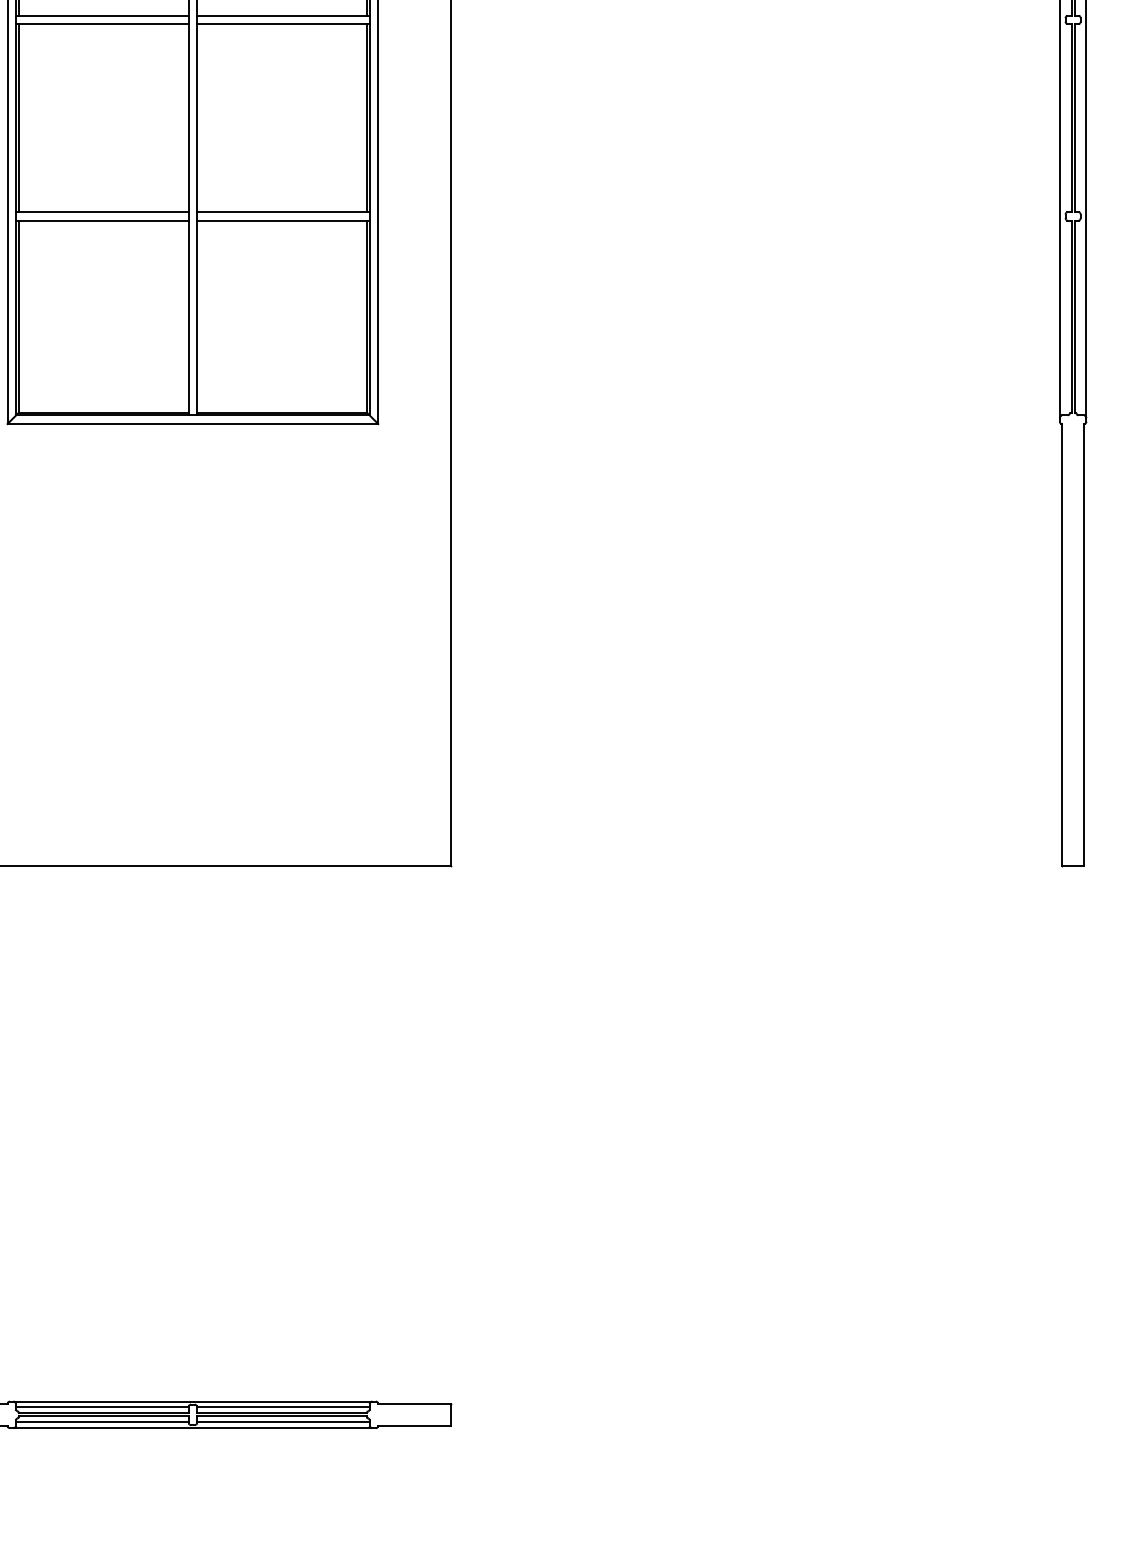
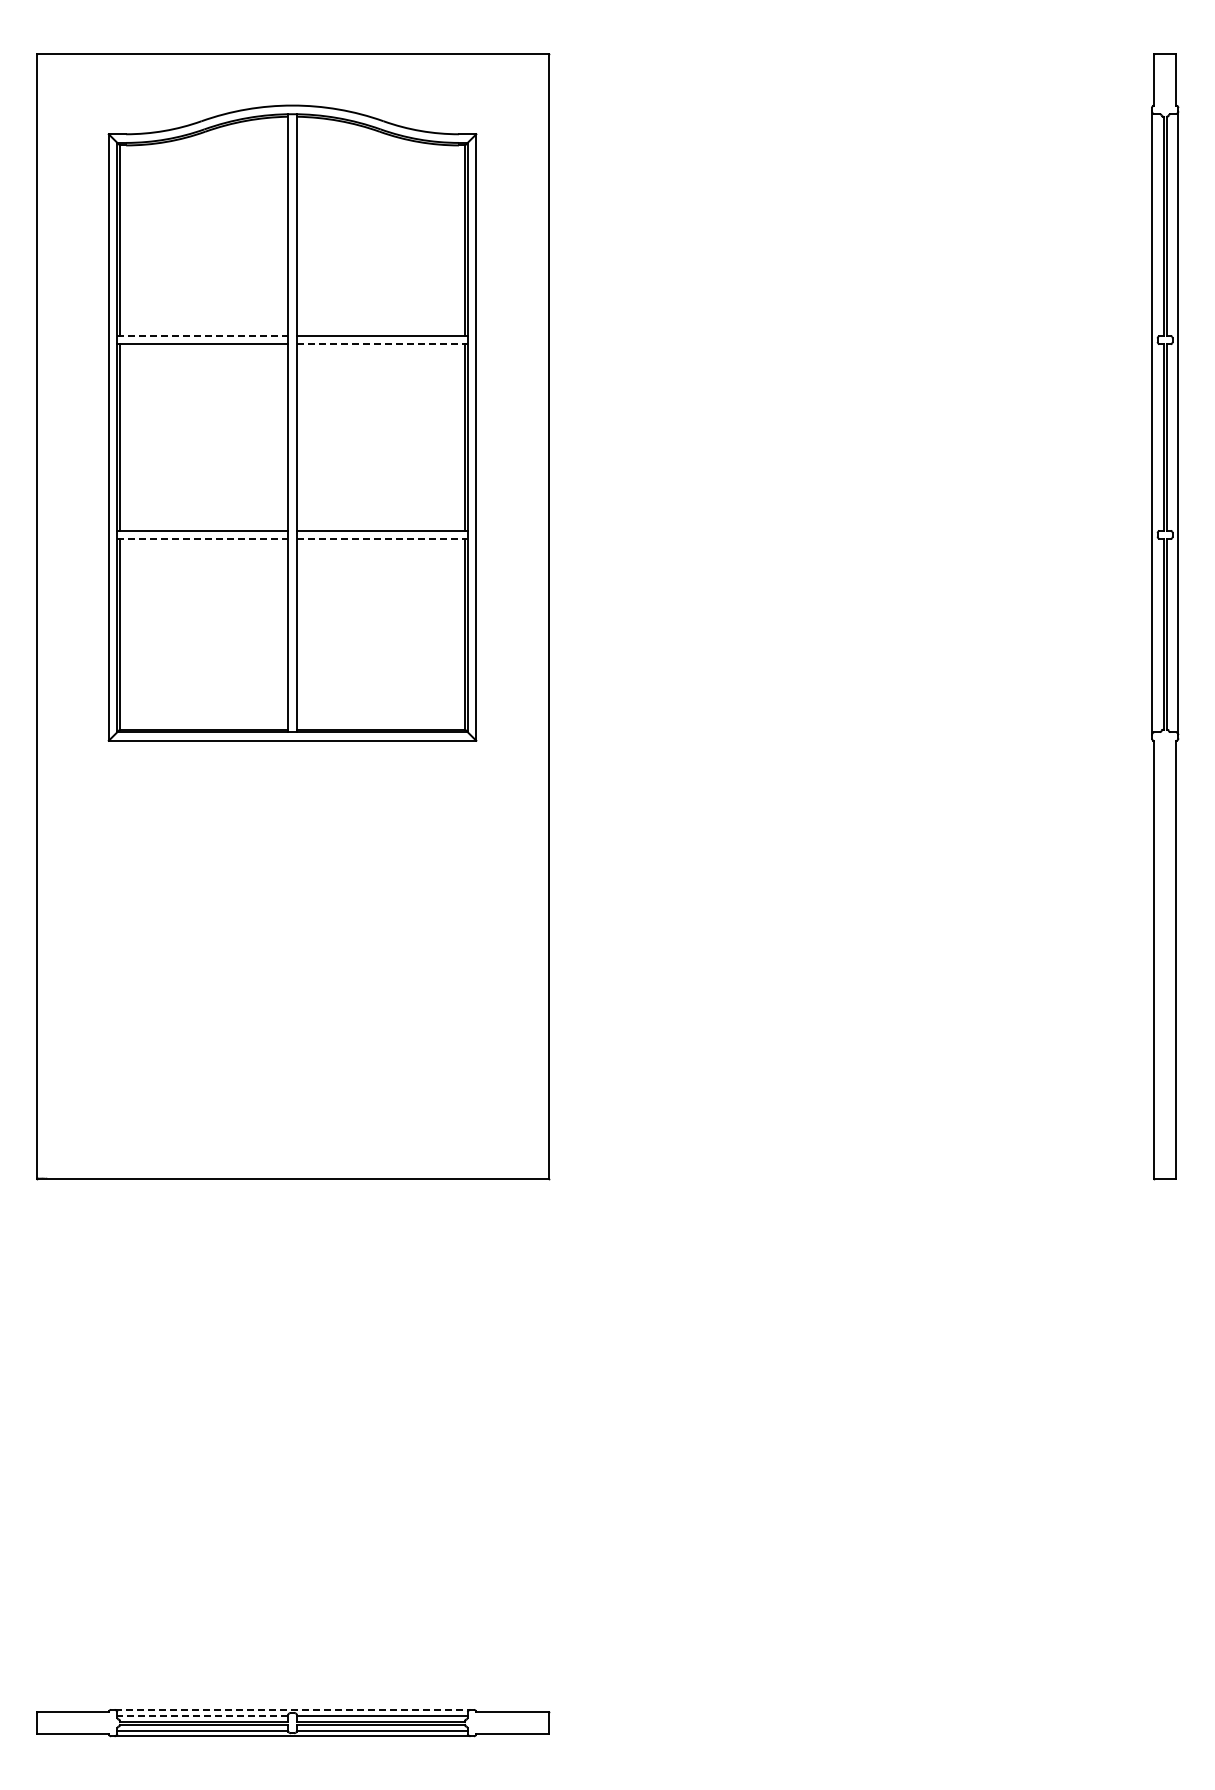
line: (103, 15) -> (203, 335), solid -> dashed
line: (283, 24) -> (382, 344), solid -> dashed
line: (103, 220) -> (203, 539), solid -> dashed
line: (283, 220) -> (382, 539), solid -> dashed
line: (192, 1401) -> (292, 1709), solid -> dashed
line: (102, 1407) -> (202, 1715), solid -> dashed

